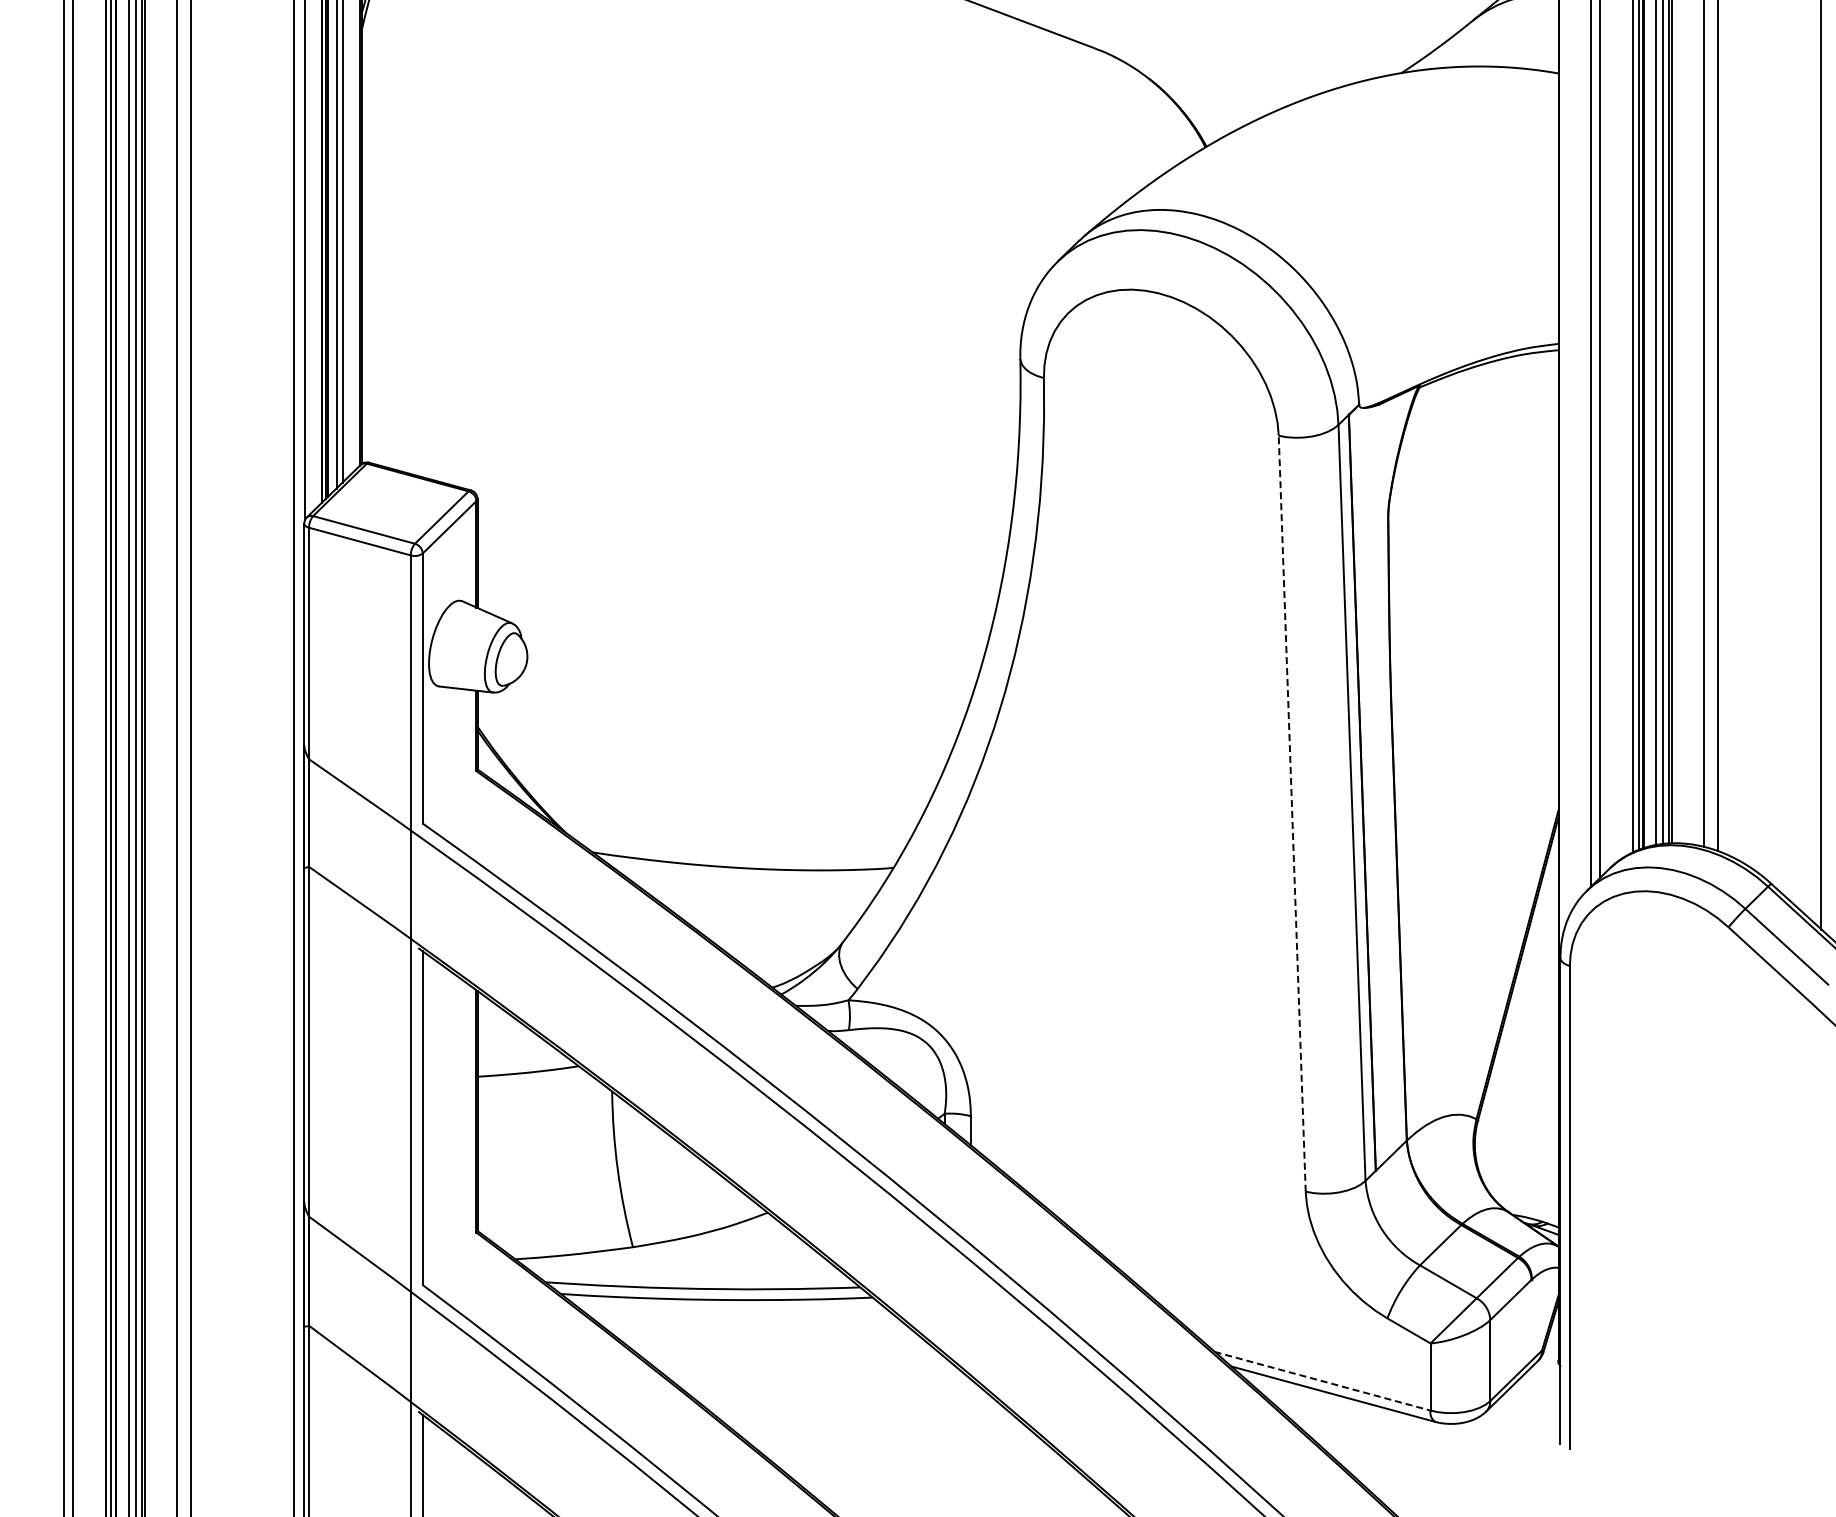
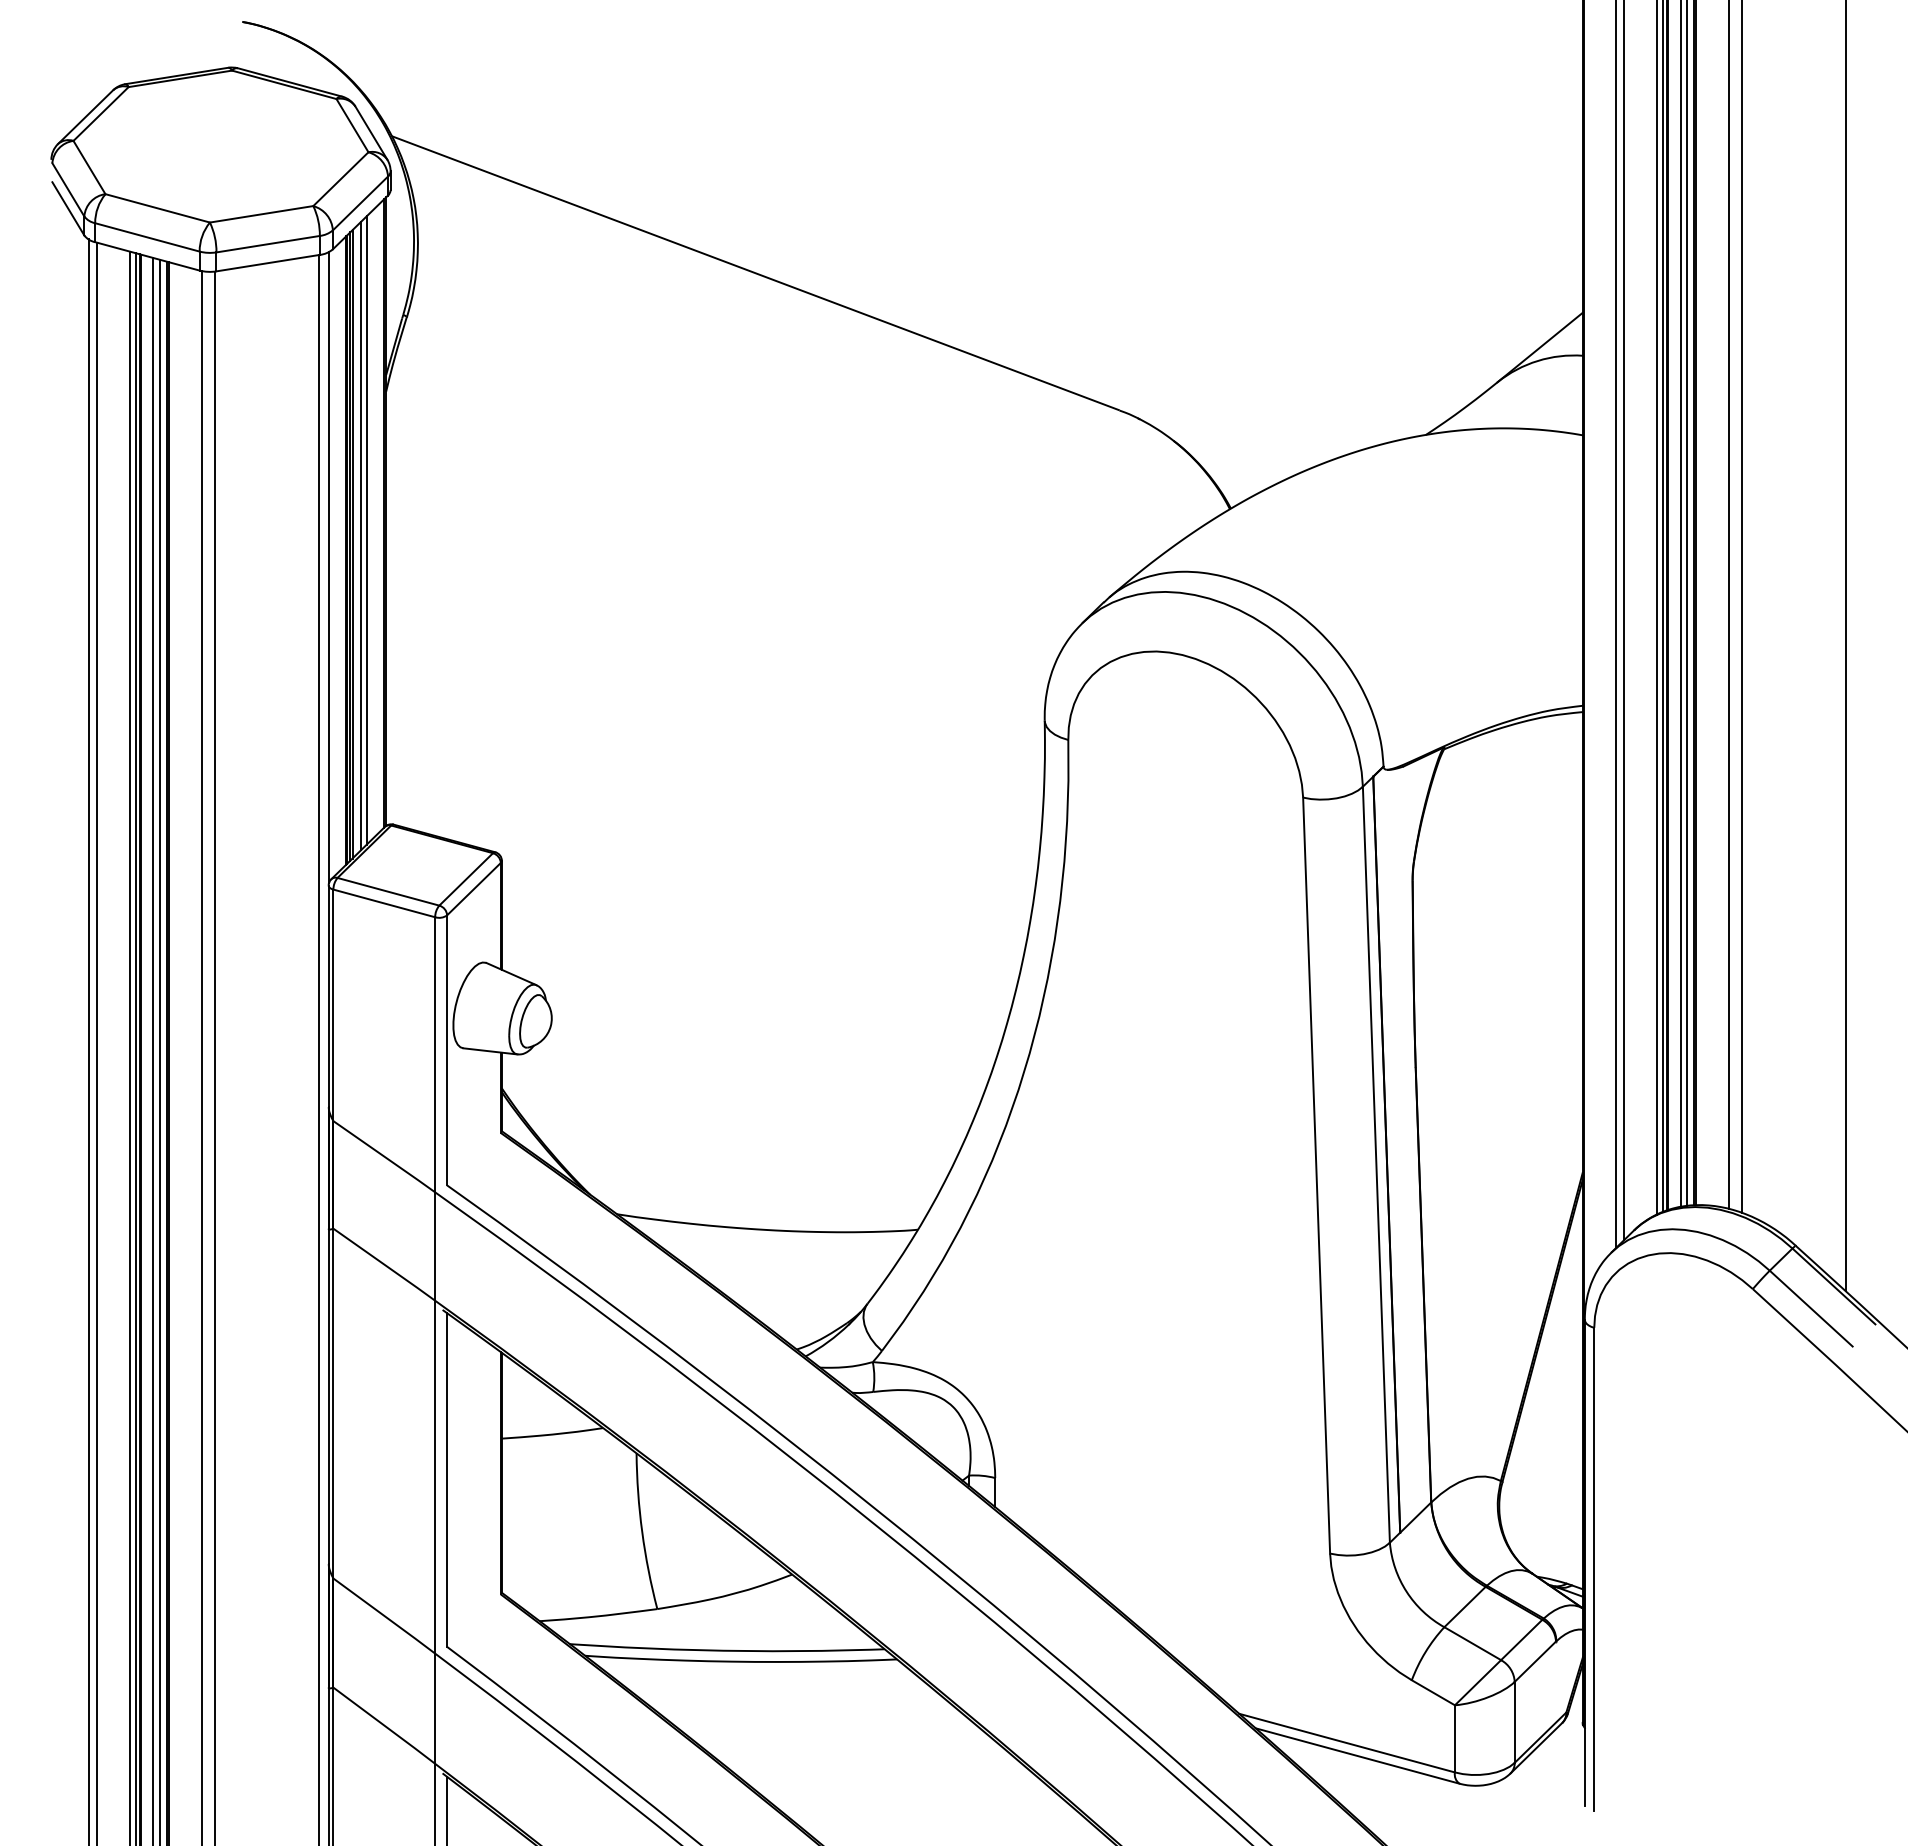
line: (1292, 813) -> (1316, 1175), dashed -> solid
line: (1322, 1381) -> (1346, 1743), dashed -> solid

